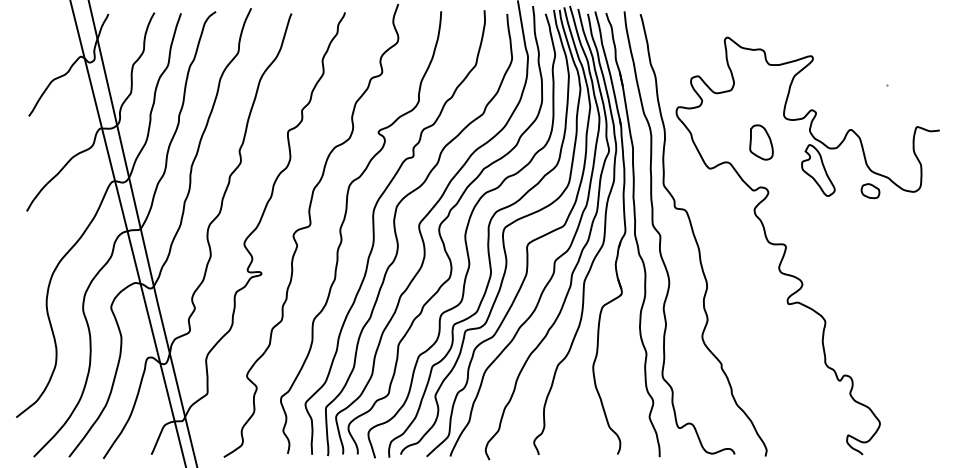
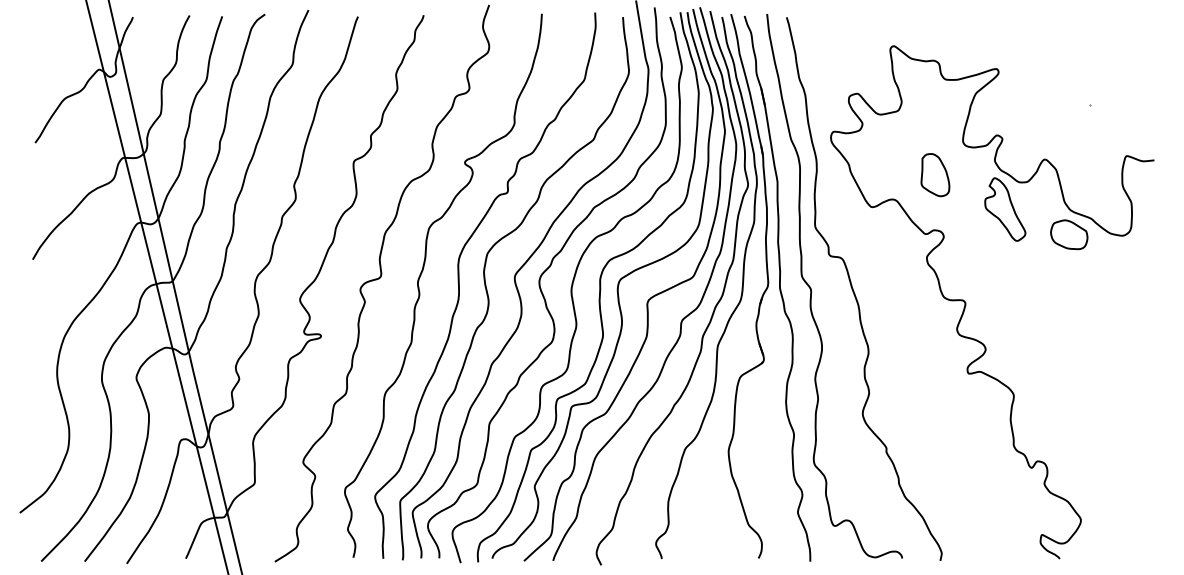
part: (870, 190) -> (1069, 234), size x1.67

